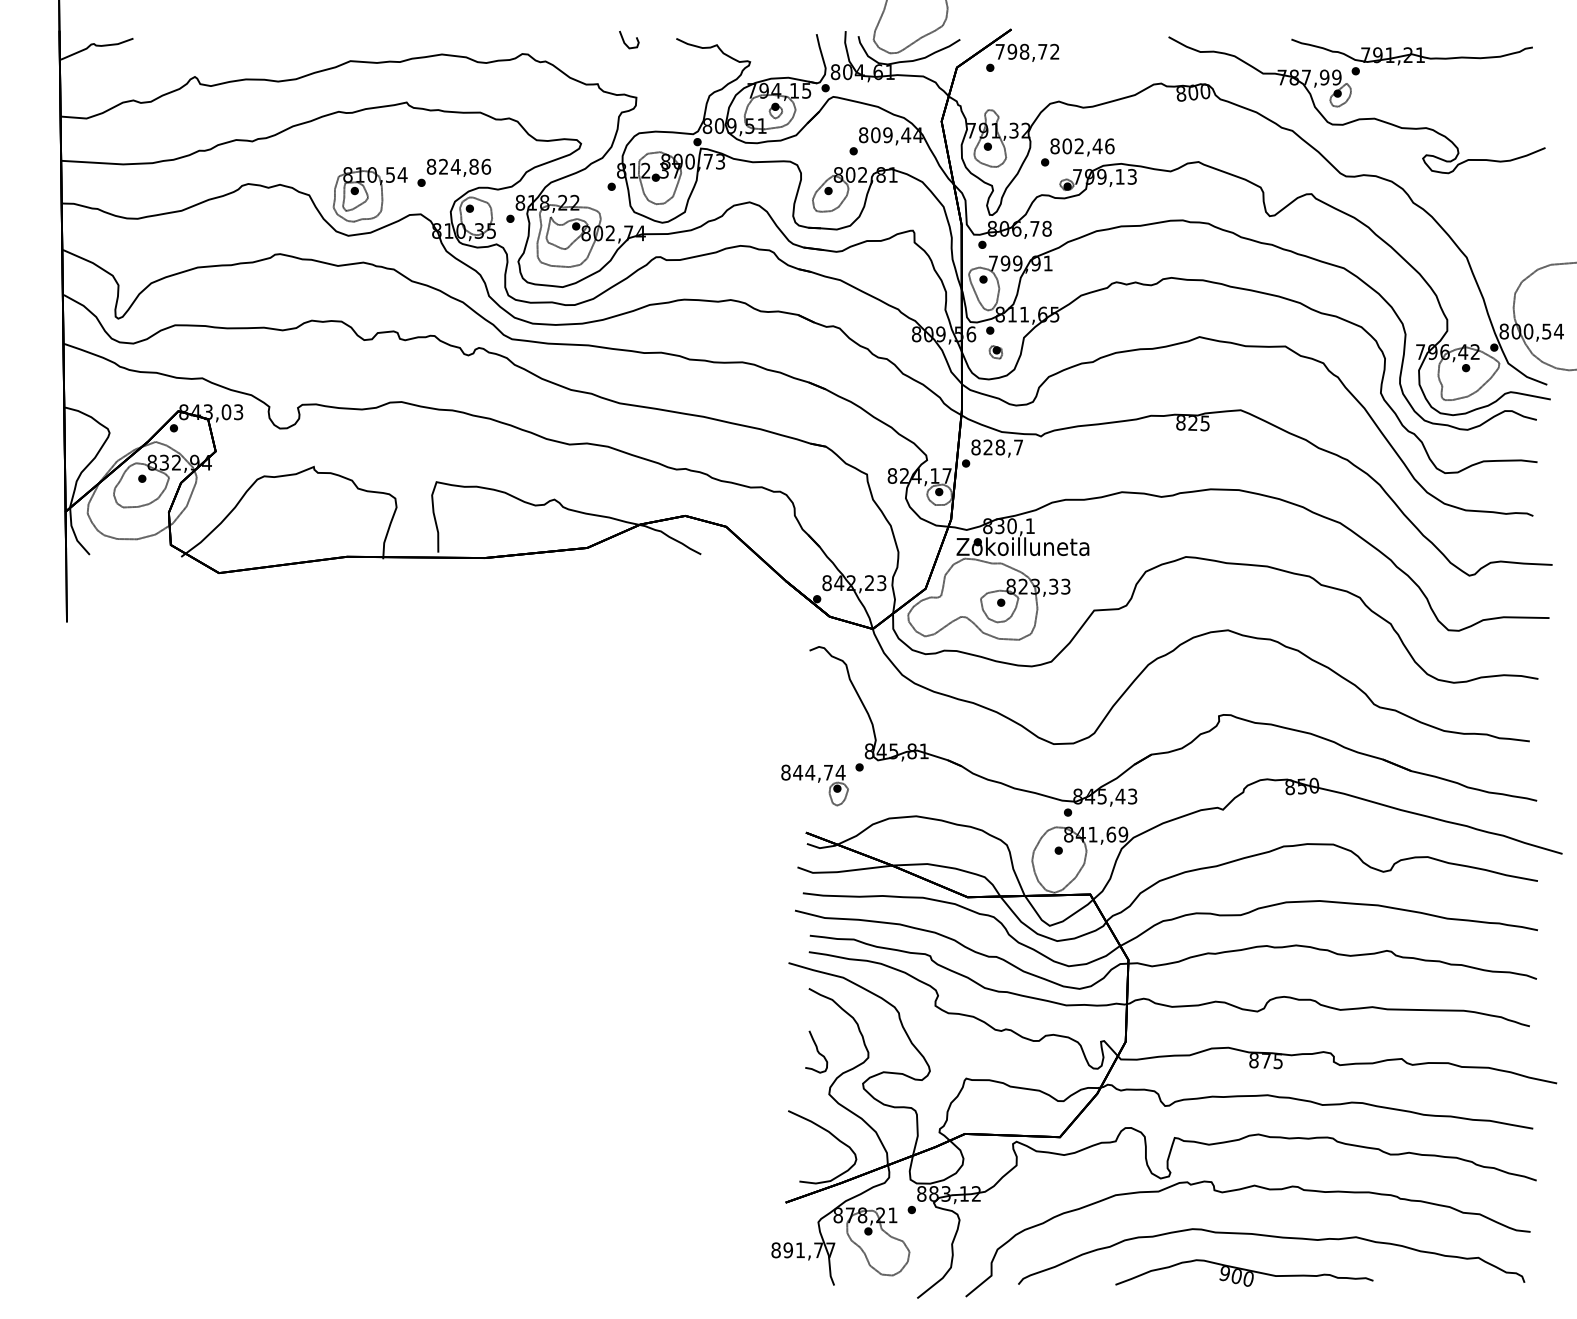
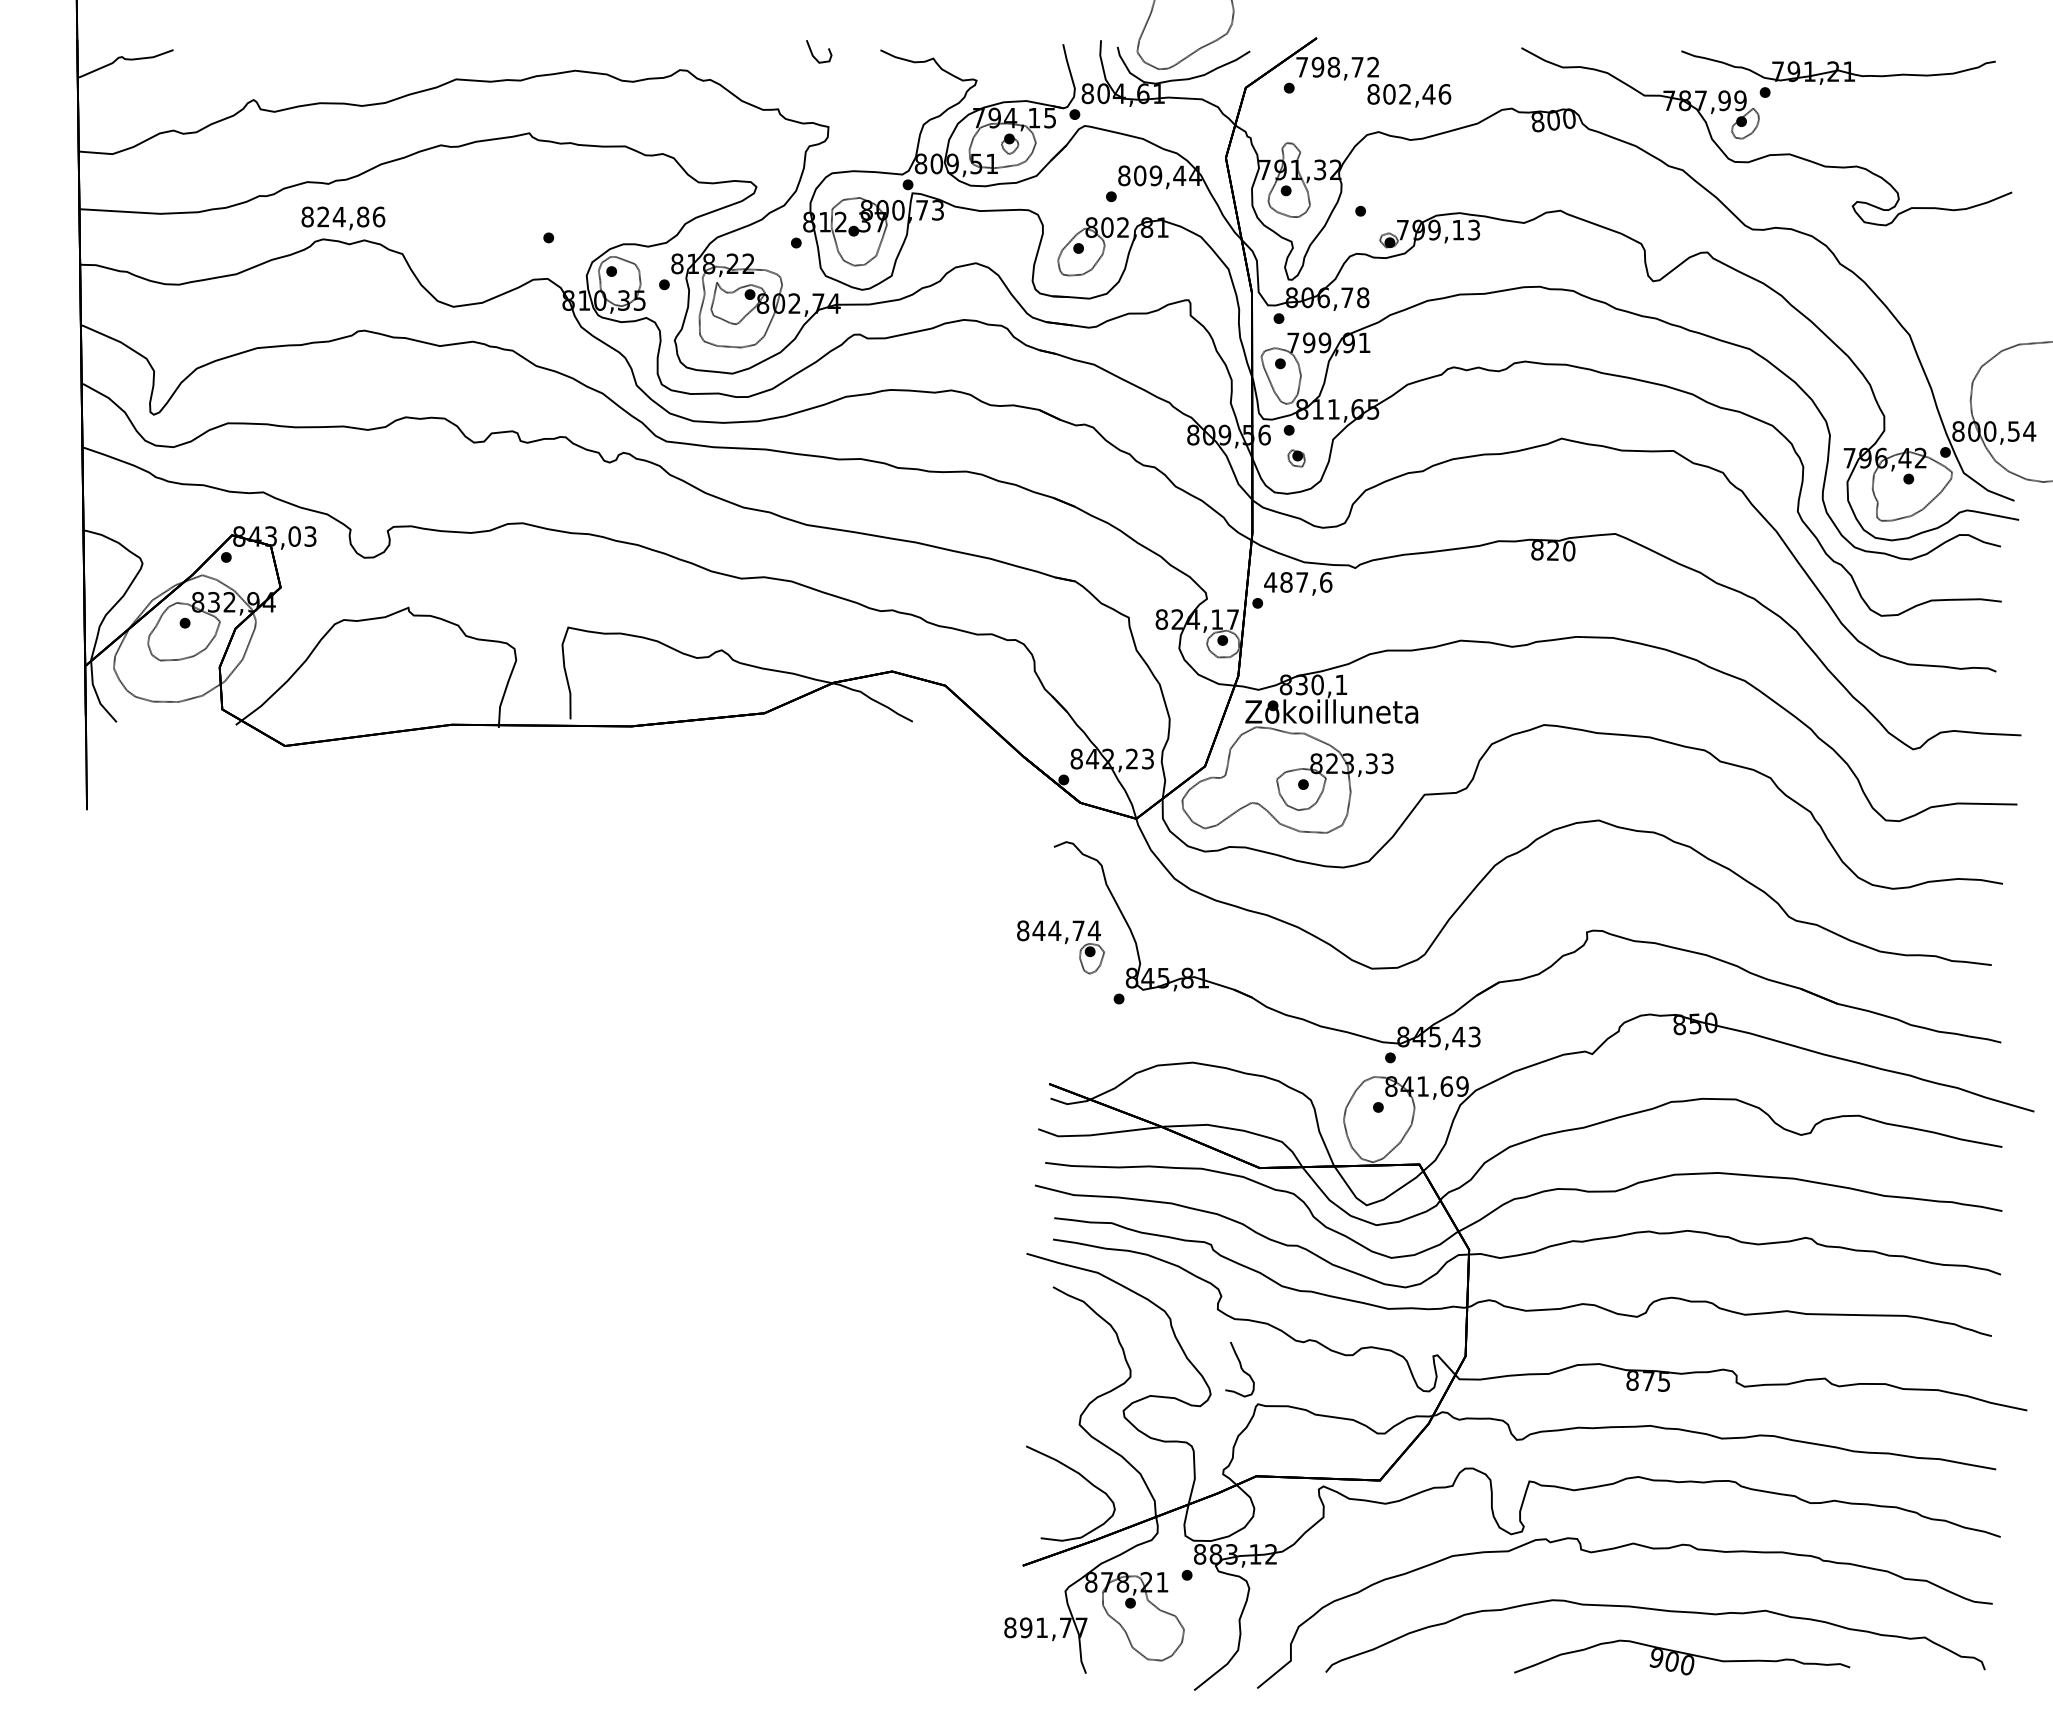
text: (1082, 147) -> (1409, 95), moved
text: (459, 167) -> (343, 218), moved
part: (369, 194) -> (481, 253), removed
text: (1205, 422) -> (1569, 550), 825 -> 820
text: (997, 447) -> (1298, 582), 828,7 -> 487,6
part: (814, 785) -> (1060, 947), moved
curve: (816, 1051) -> (1240, 1368), moved
part: (1244, 1273) -> (1682, 1657), moved

